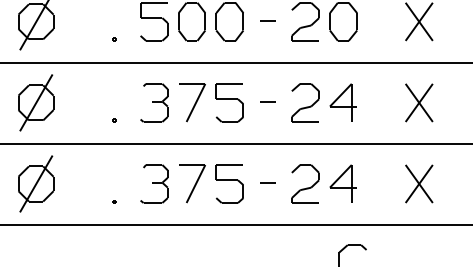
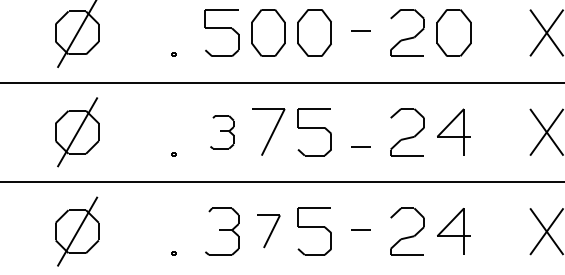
line: (267, 101) -> (360, 146), moved
part: (154, 102) -> (222, 131), size x0.7
part: (192, 183) -> (268, 231), size x0.7

